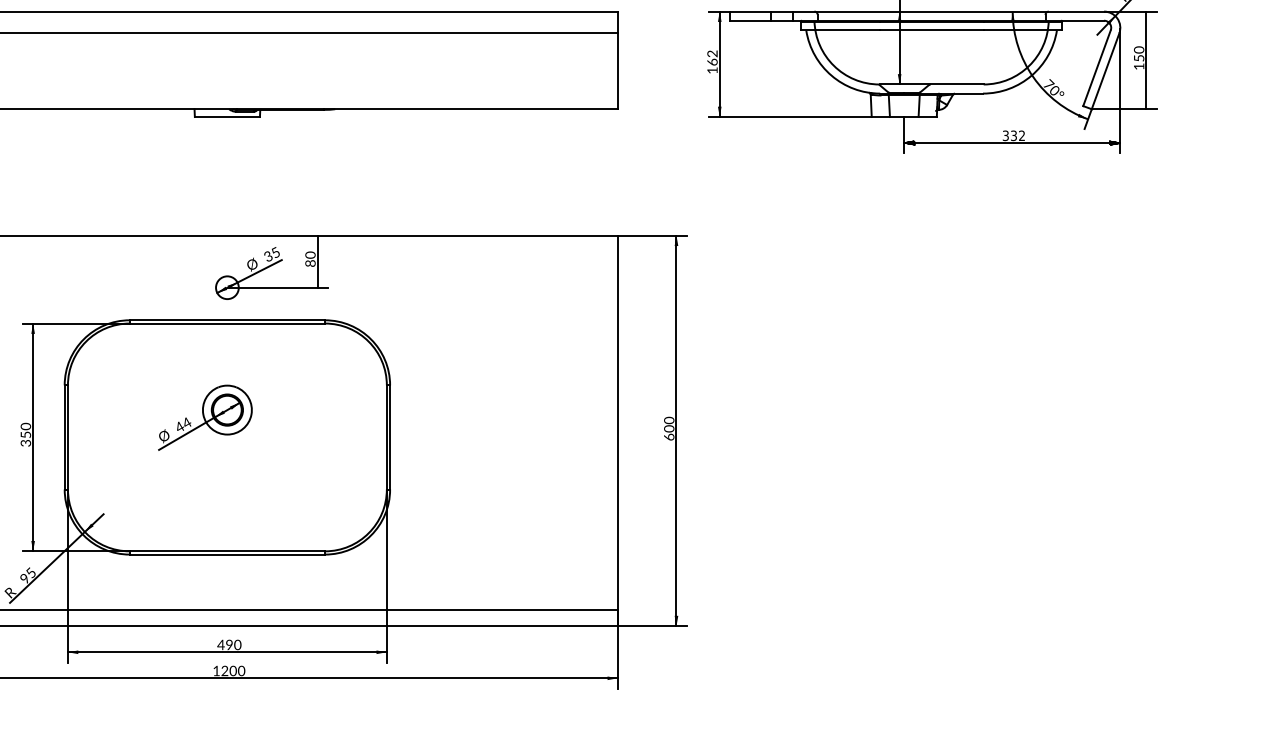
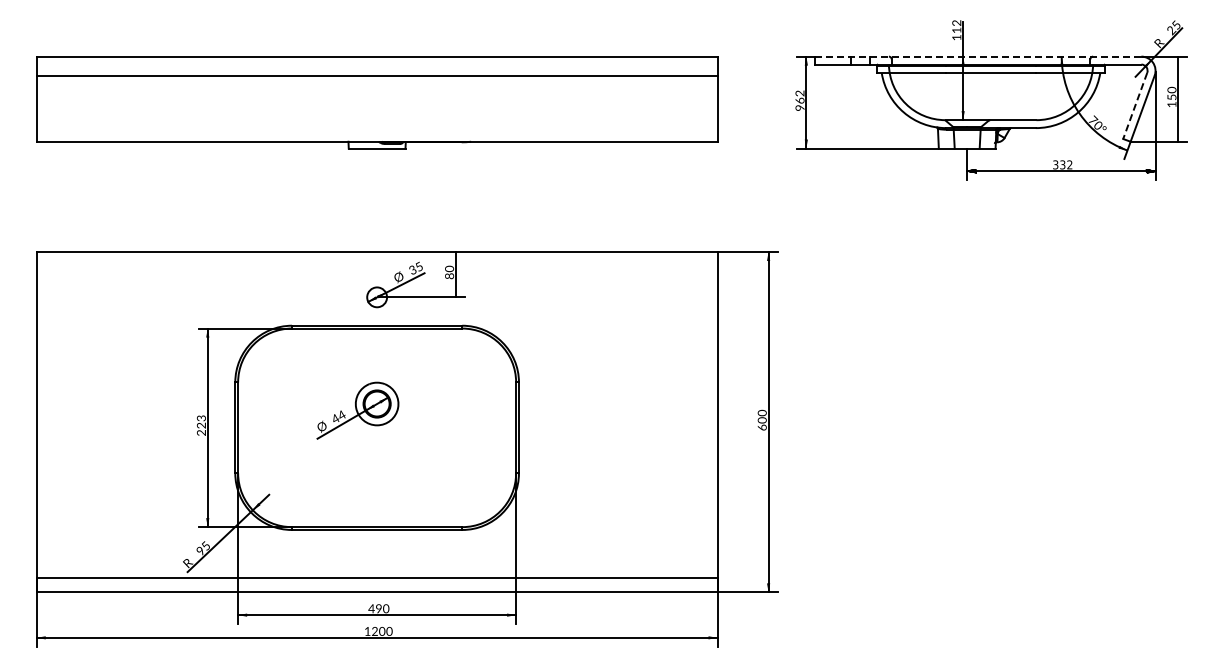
line: (917, 11) -> (978, 56), solid -> dashed
line: (1097, 68) -> (1135, 106), solid -> dashed
text: (711, 69) -> (799, 107), 162 -> 962
text: (25, 434) -> (201, 425), 350 -> 223

